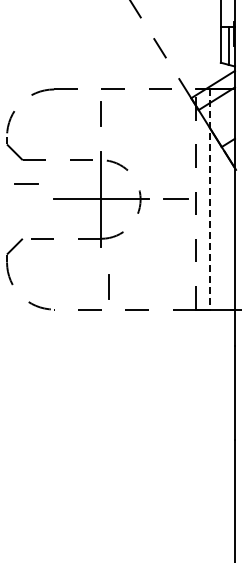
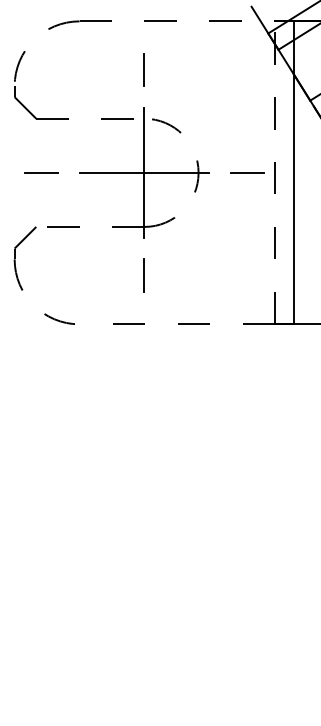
line: (100, 113) -> (143, 69), moved
line: (26, 183) -> (41, 171), moved
line: (210, 200) -> (294, 174), dashed -> solid
line: (108, 286) -> (143, 274), moved

